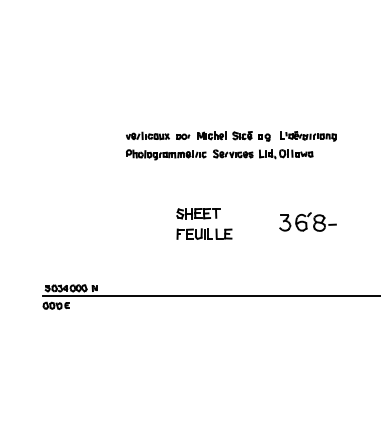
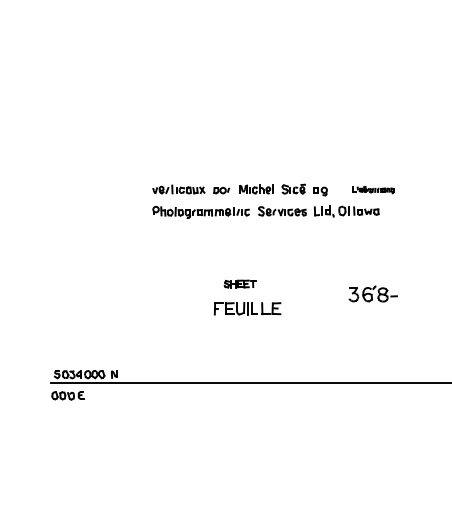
part: (308, 136) -> (373, 190), size x0.6
part: (198, 213) -> (240, 283), size x0.6
part: (307, 221) -> (372, 293), size x0.7

